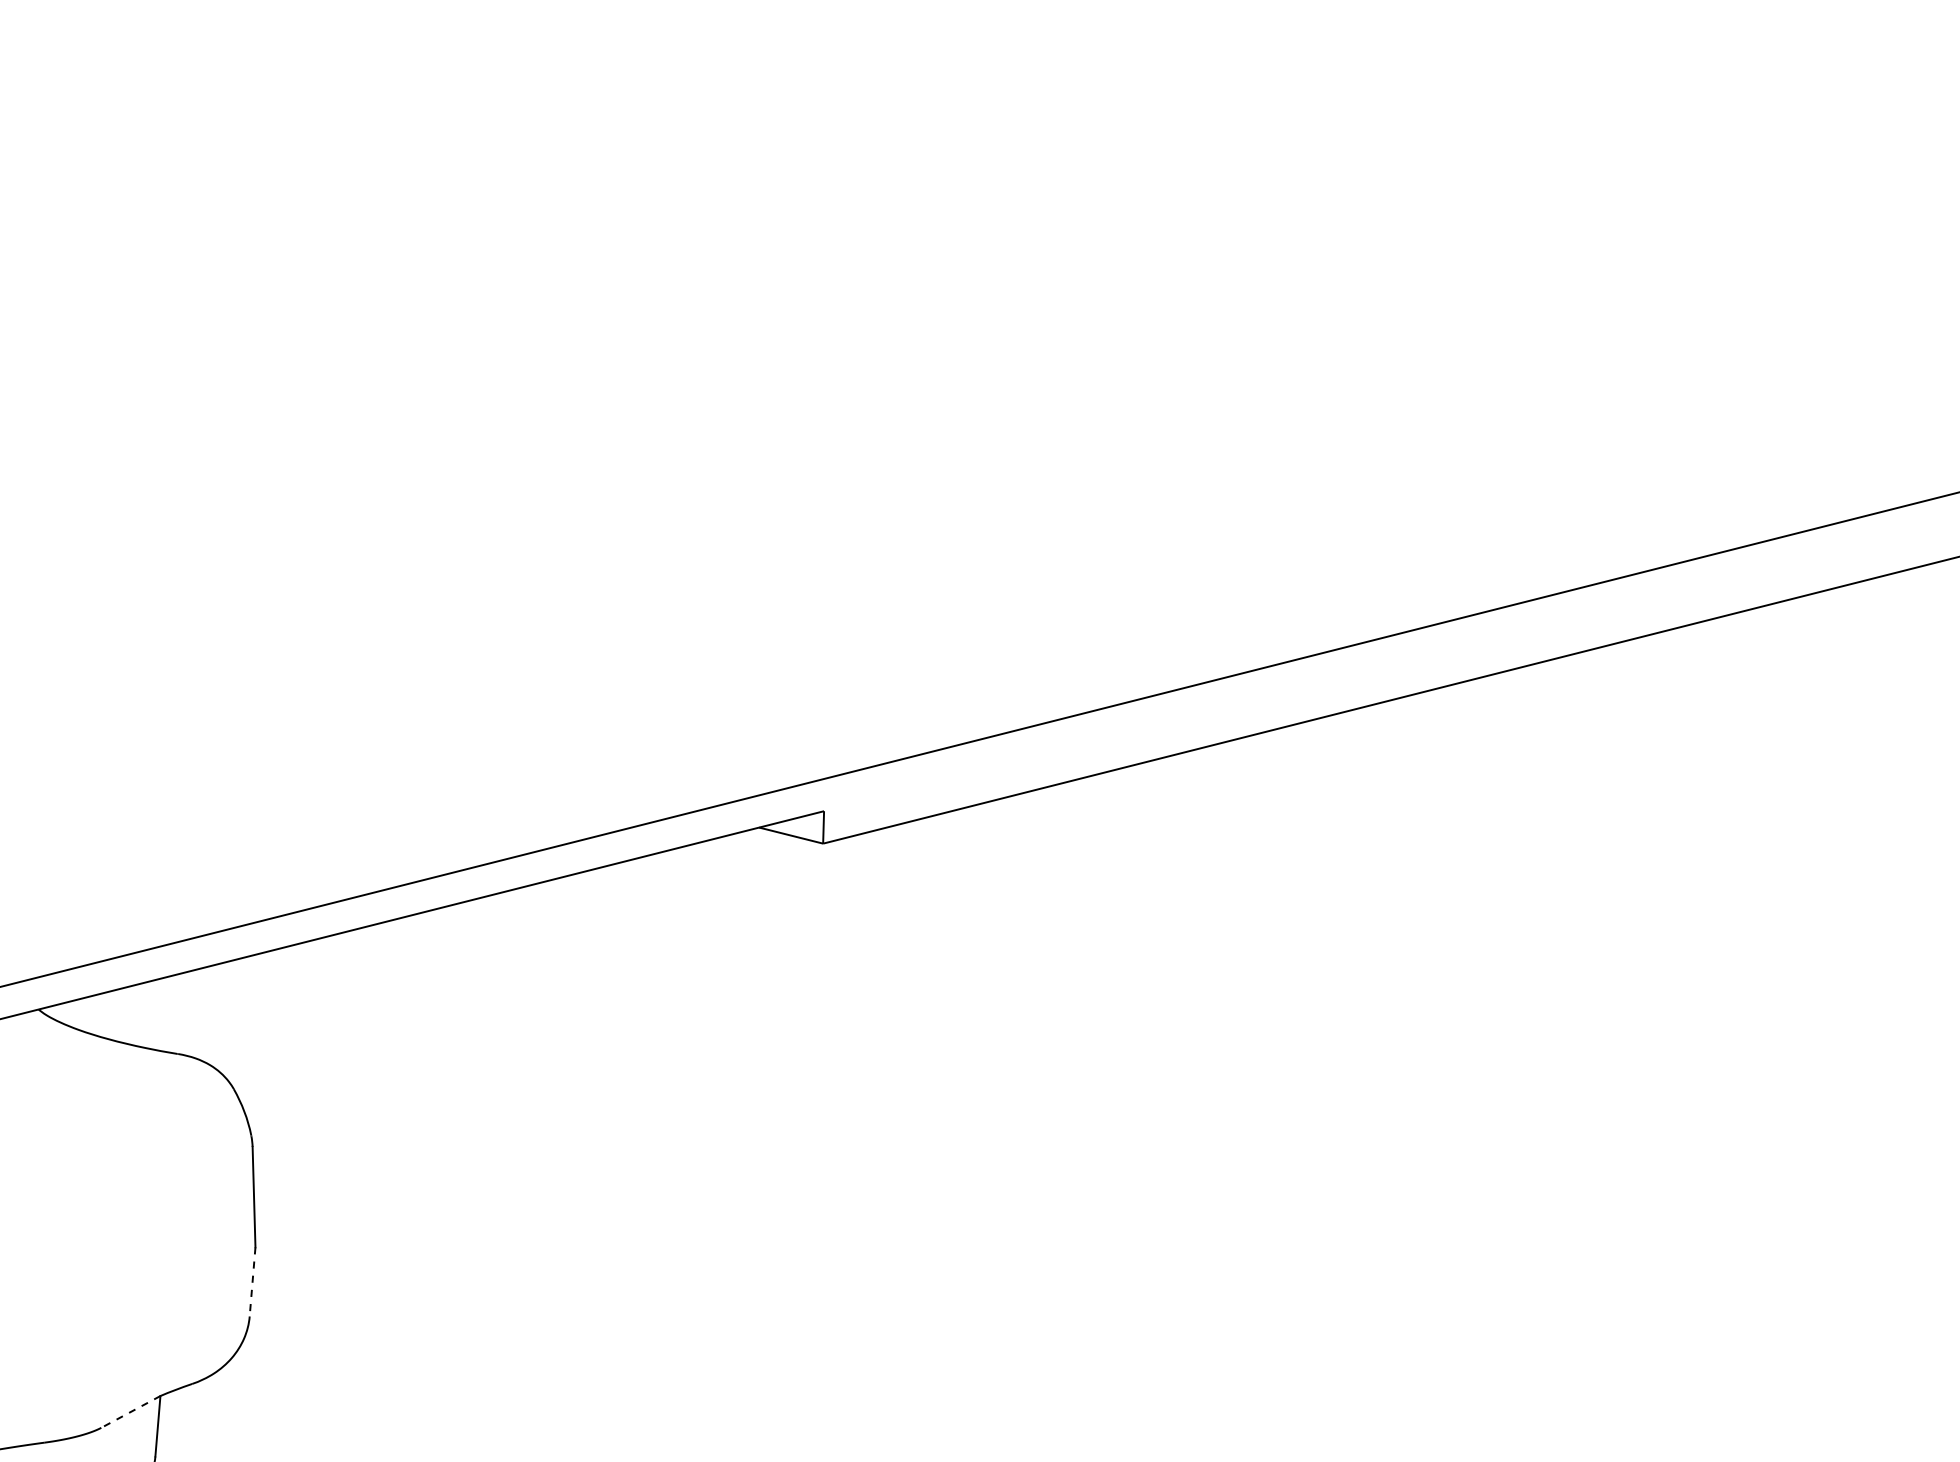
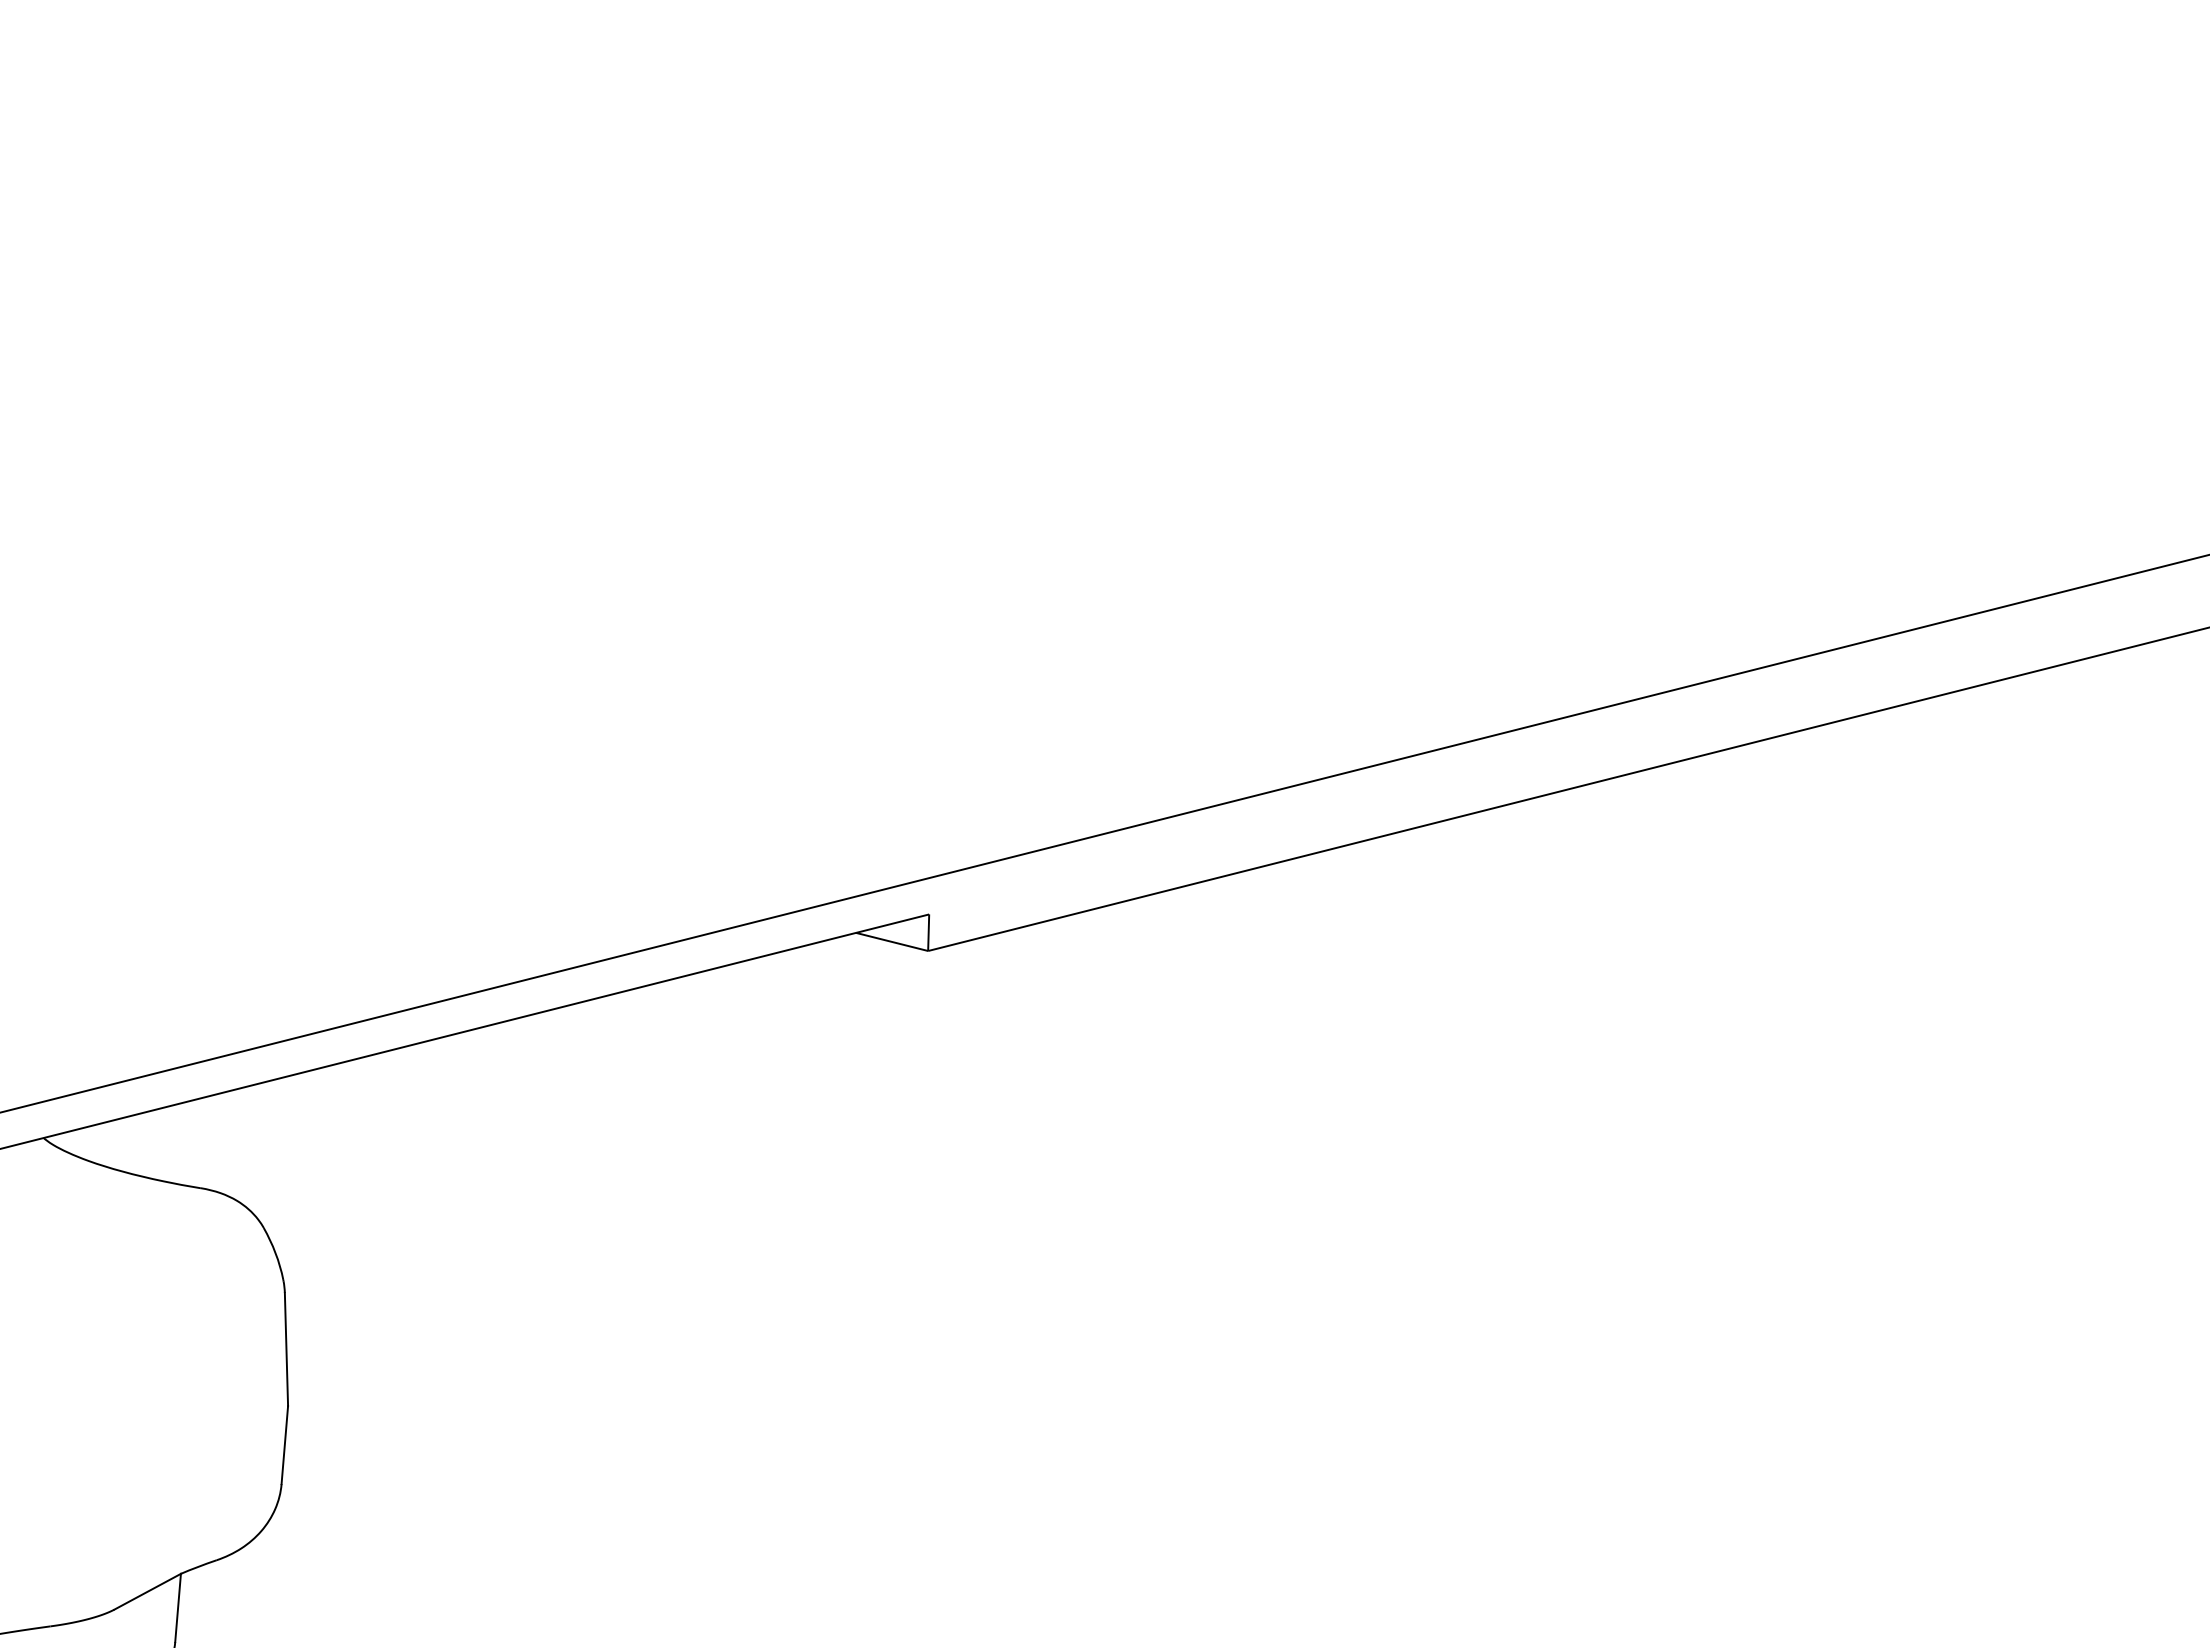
line: (252, 1282) -> (284, 1445), dashed -> solid
line: (130, 1411) -> (147, 1591), dashed -> solid

